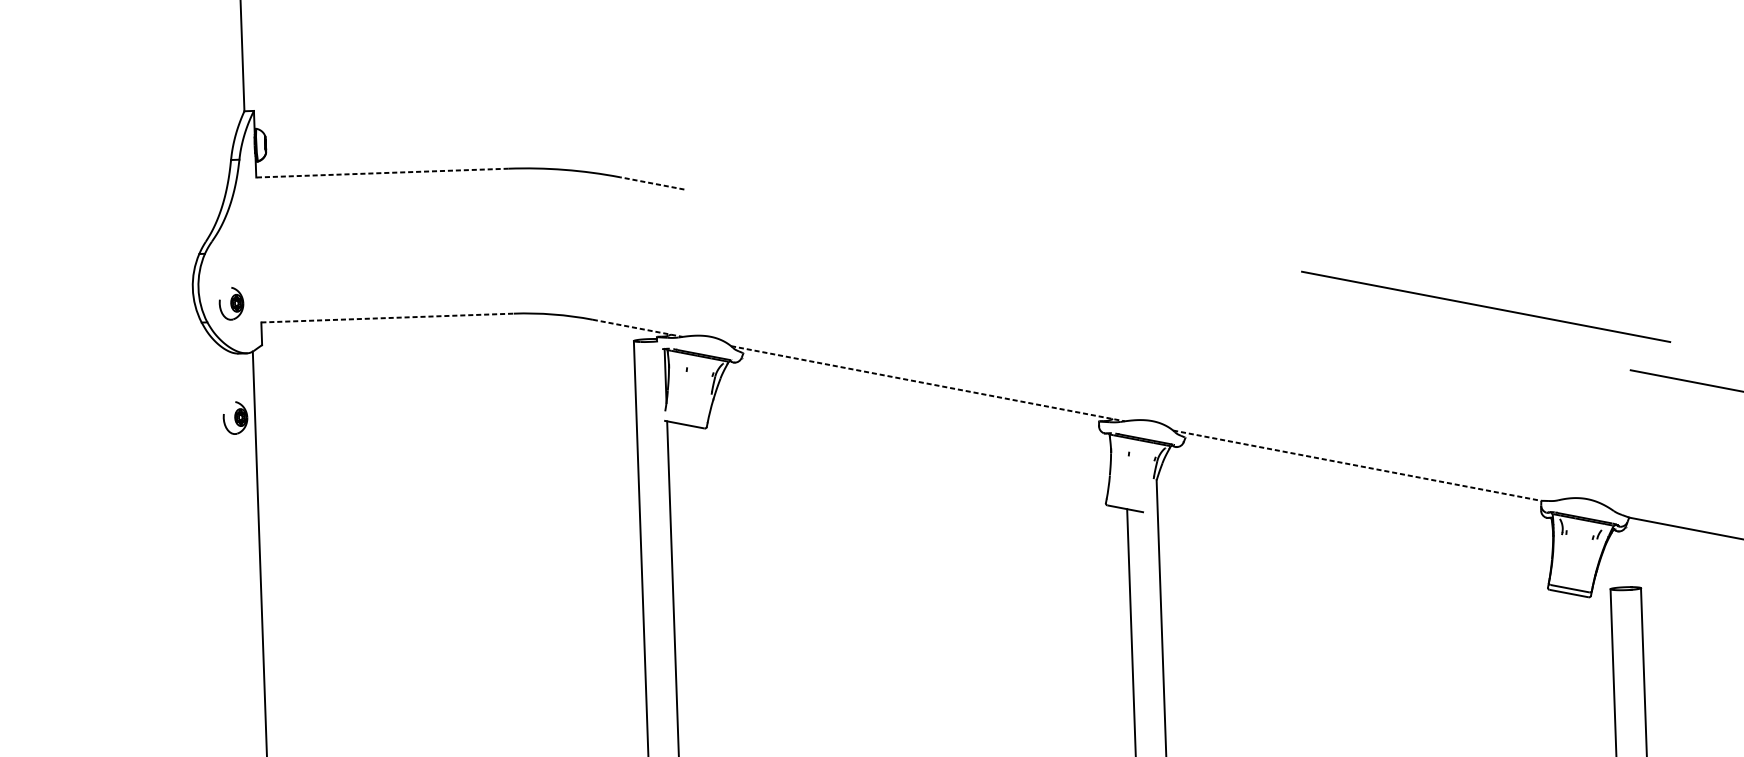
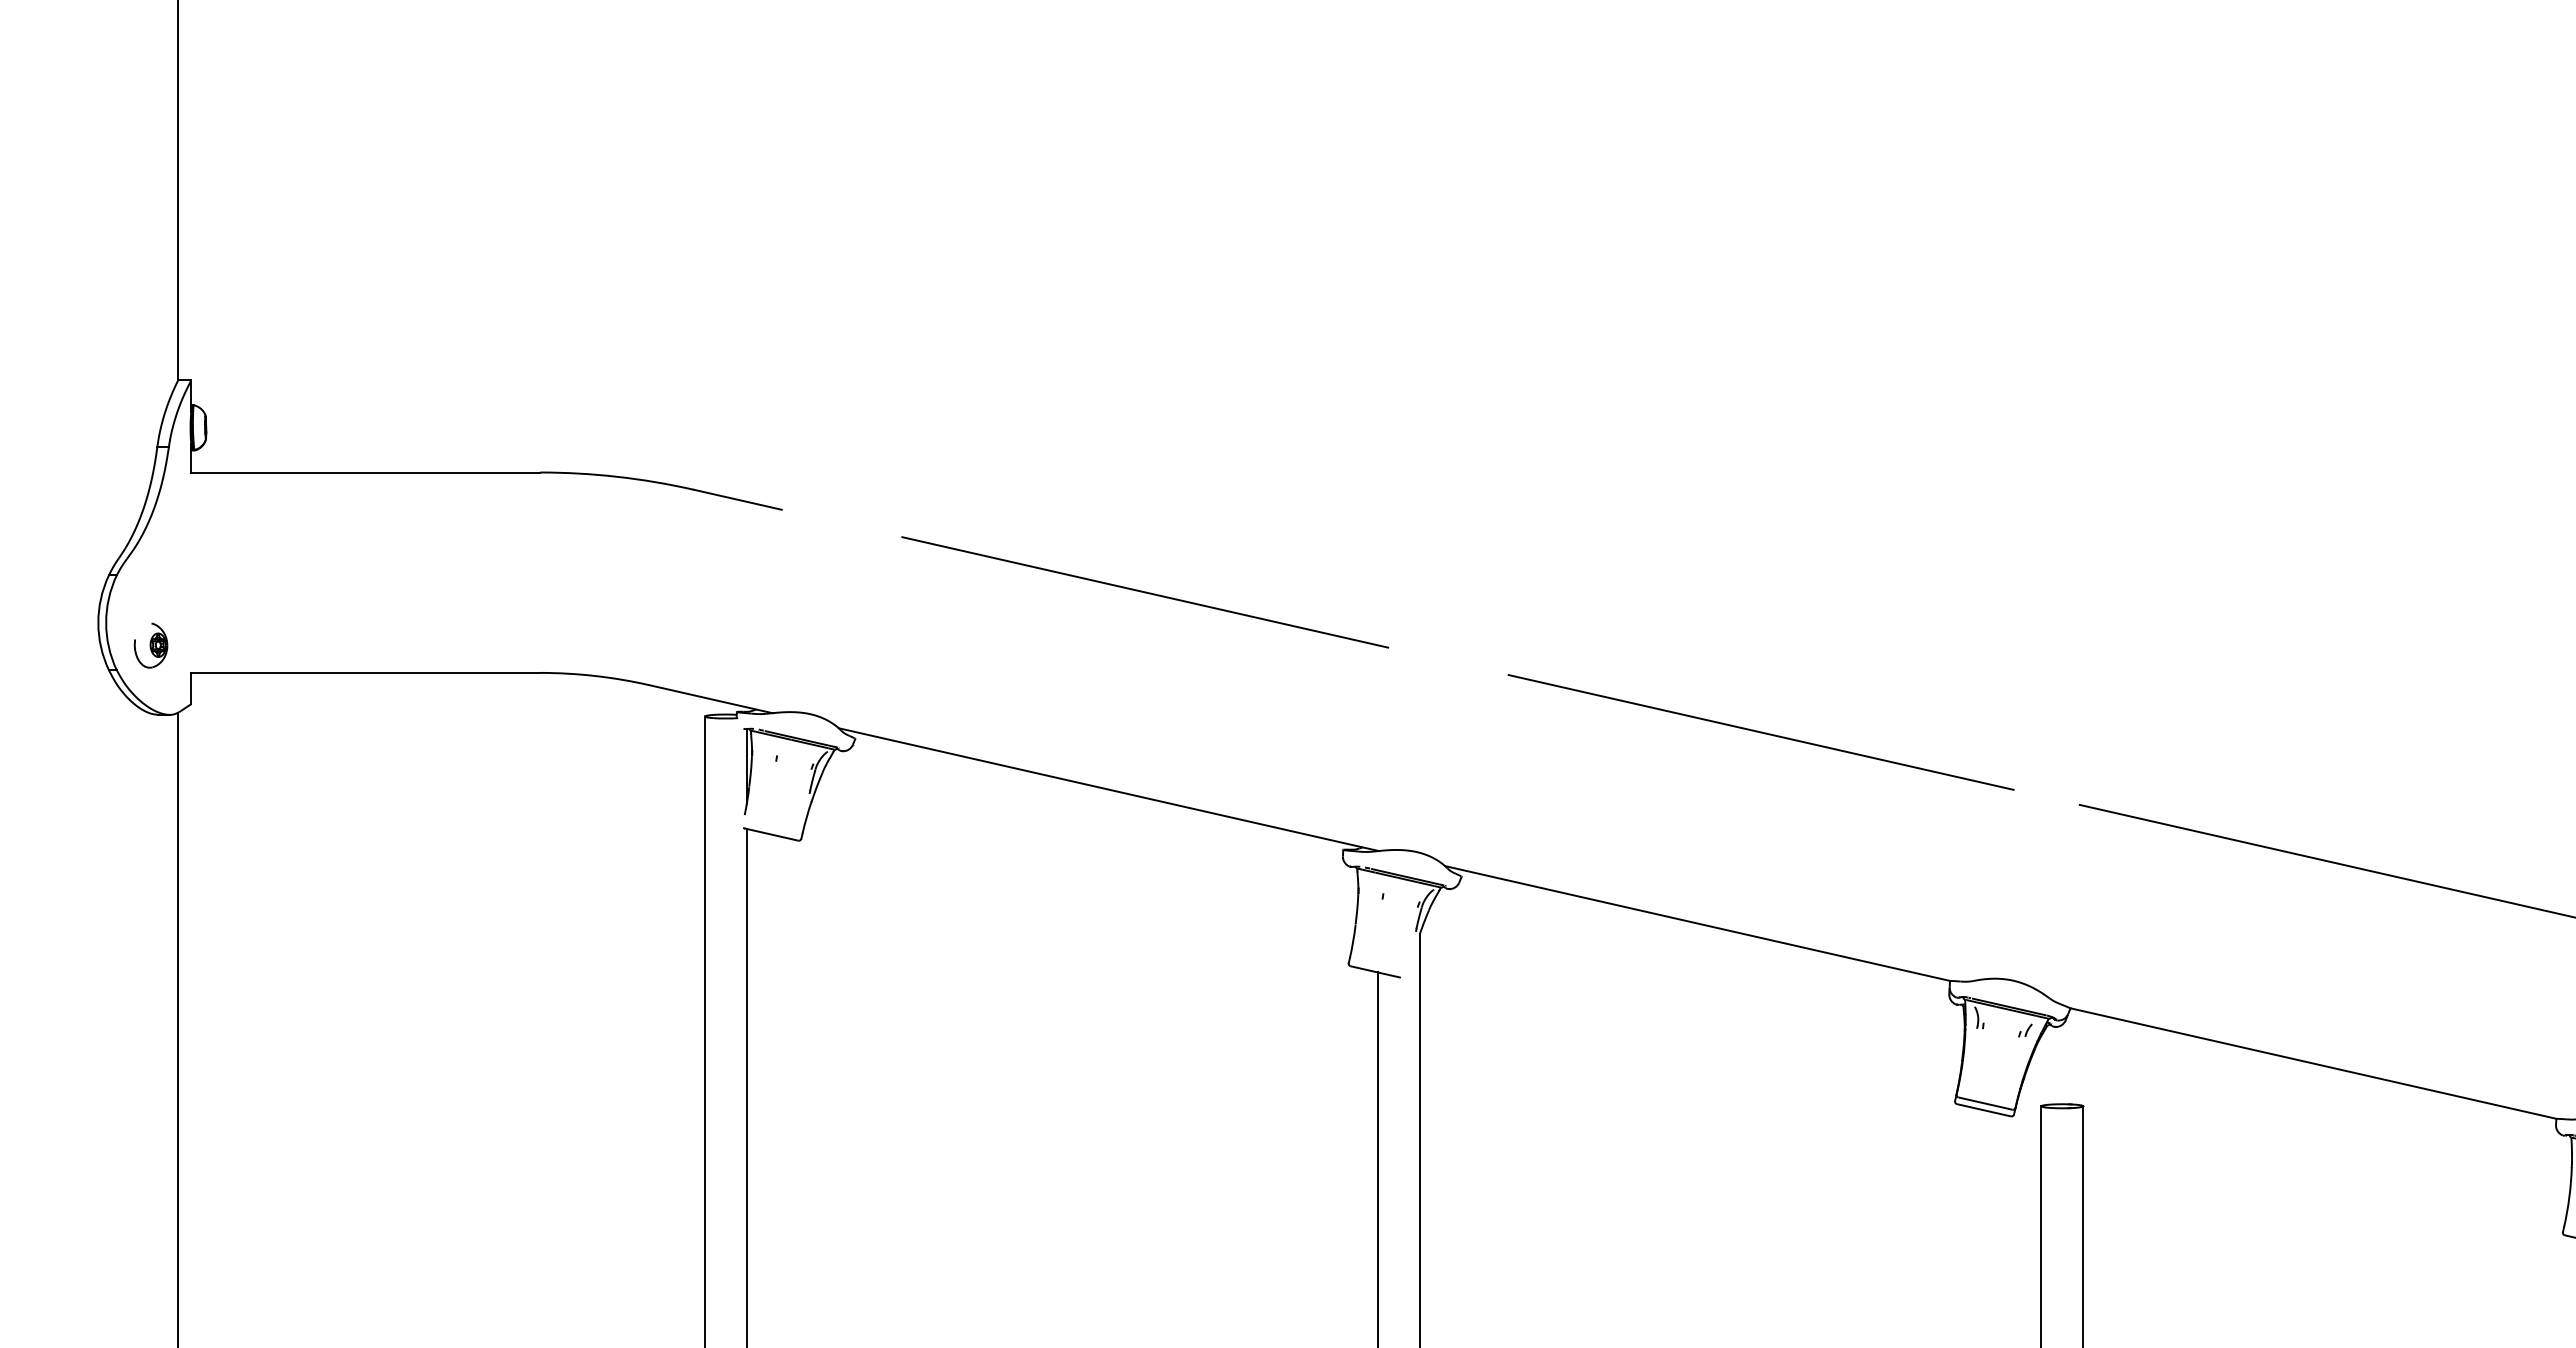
line: (382, 173) -> (365, 472), dashed -> solid
line: (652, 183) -> (737, 499), dashed -> solid
line: (949, 240) -> (1145, 592), added
line: (1485, 306) -> (1760, 732), moved
line: (388, 317) -> (366, 672), dashed -> solid
line: (638, 328) -> (711, 699), dashed -> solid
line: (927, 383) -> (1108, 789), dashed -> solid
part: (235, 417) -> (150, 803), removed
line: (1357, 465) -> (1697, 923), dashed -> solid

